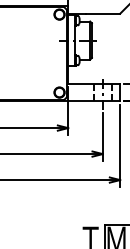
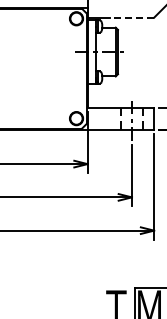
line: (102, 13) -> (131, 17), solid -> dashed

